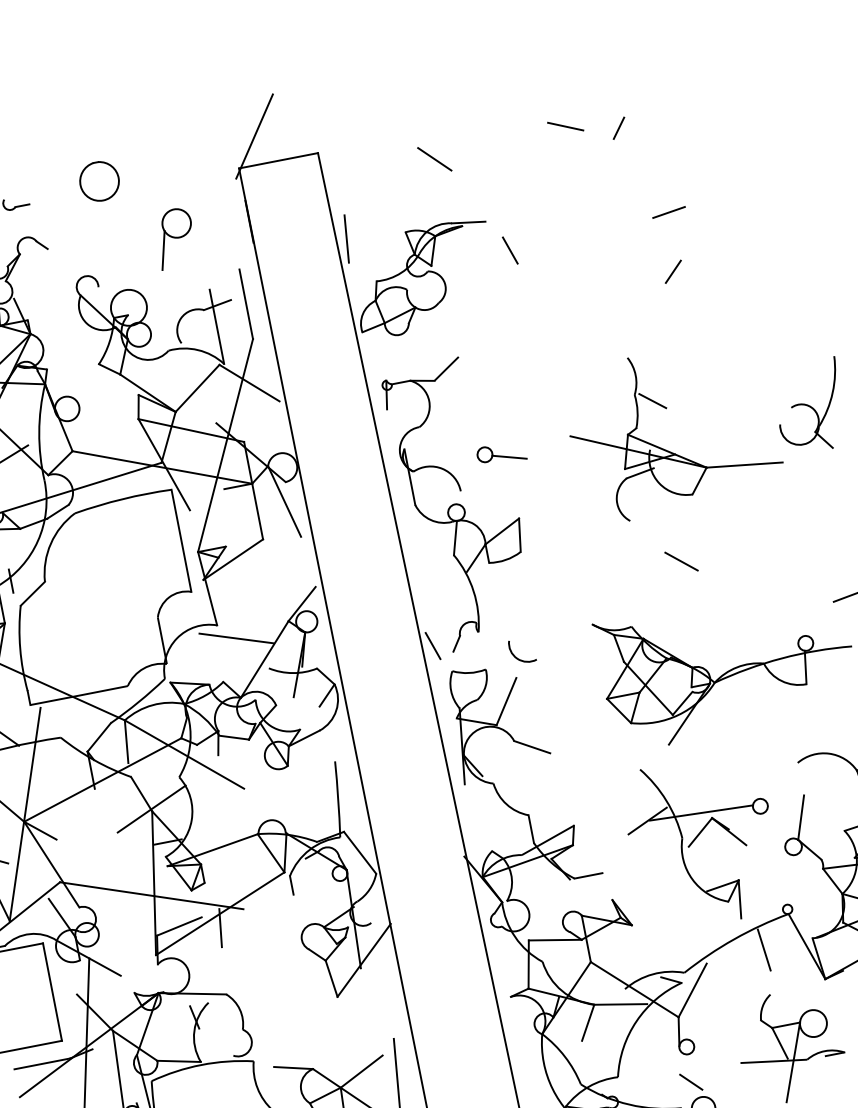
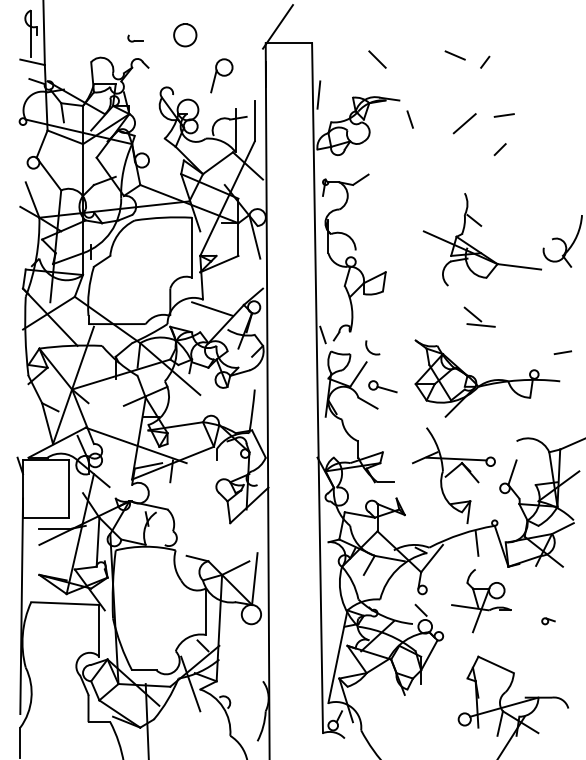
line: (603, 239) -> (464, 123), added
part: (500, 453) -> (382, 386), moved
line: (697, 577) -> (480, 325), added

